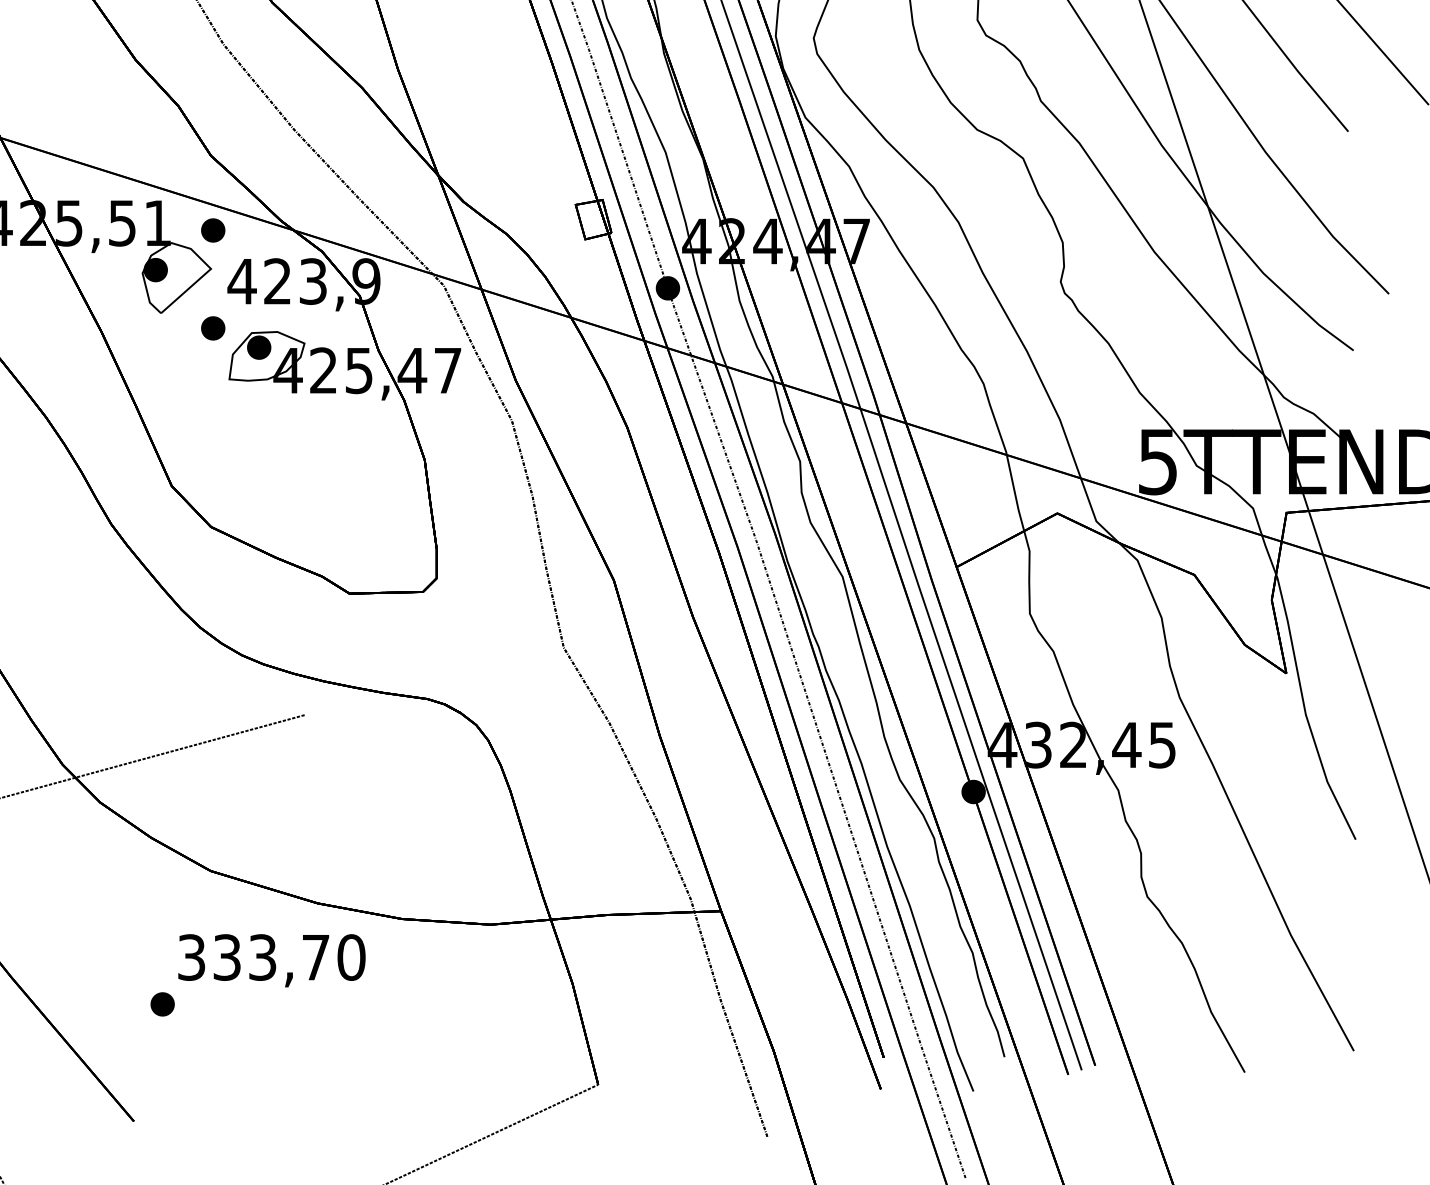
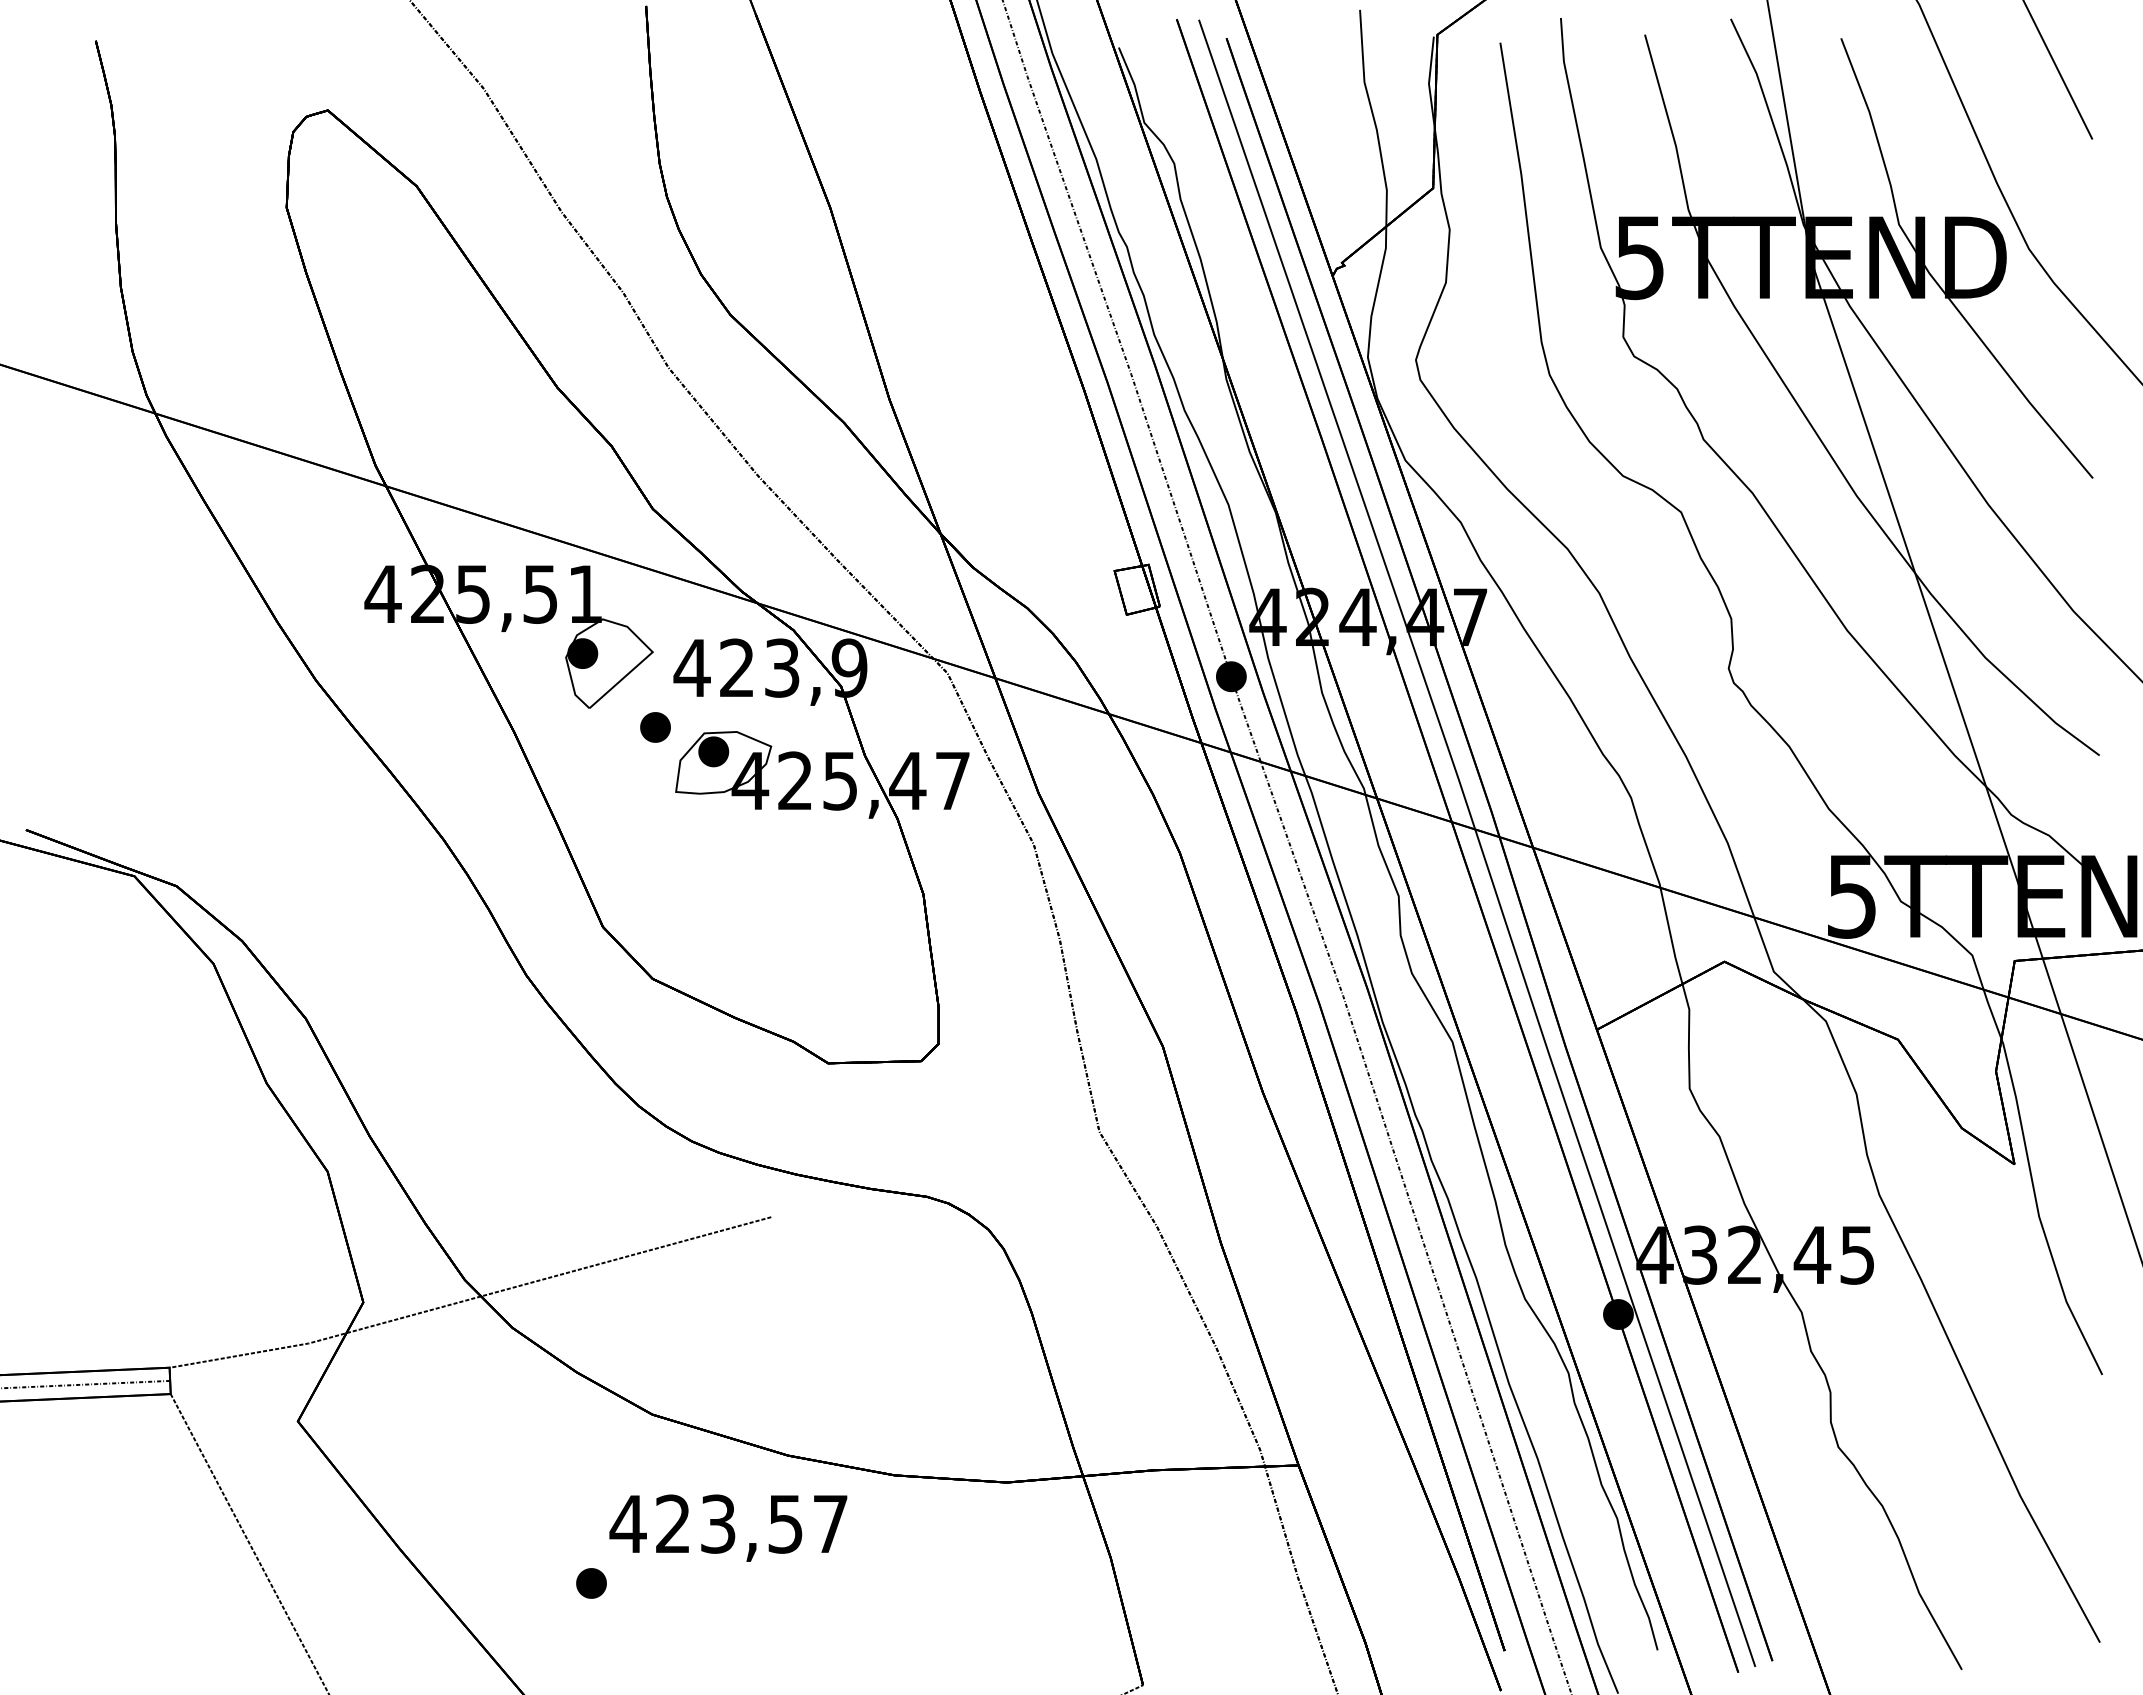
part: (213, 230) -> (655, 603), removed
text: (270, 957) -> (728, 1523), 333,70 -> 423,57

